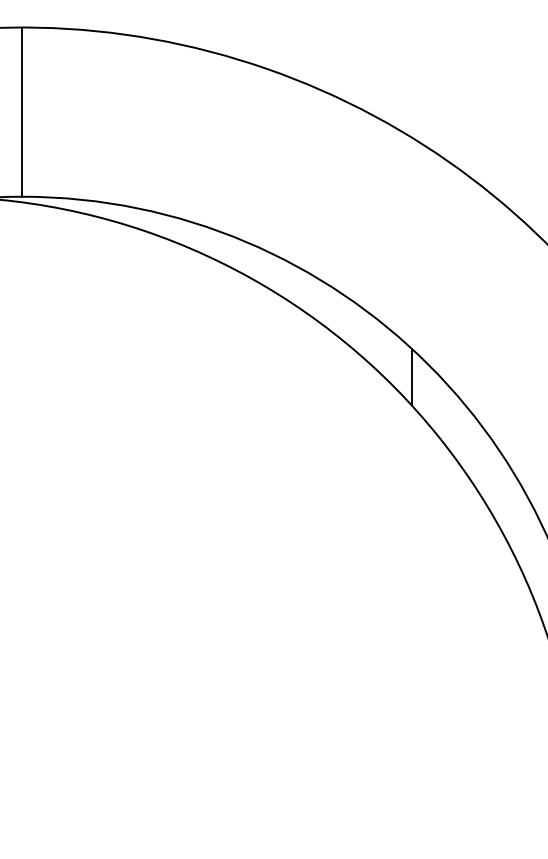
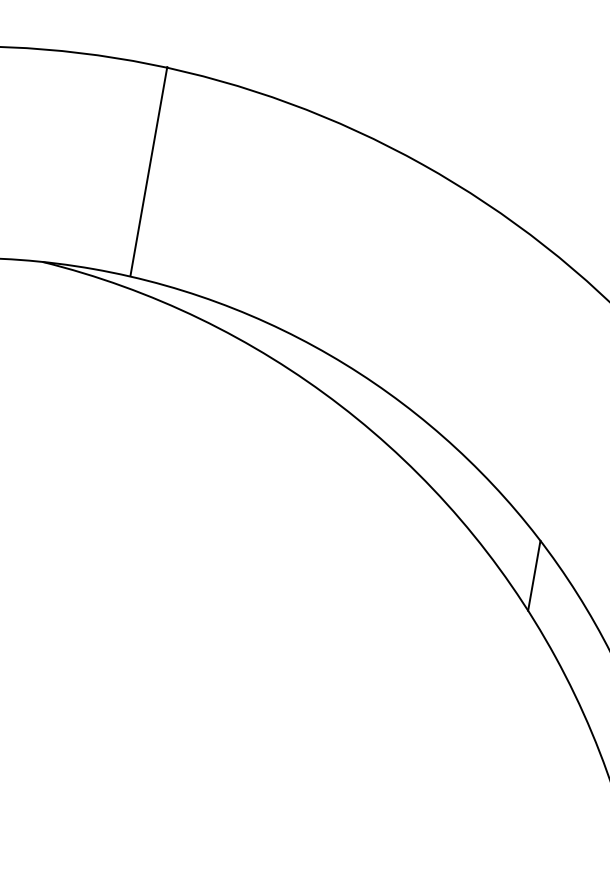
line: (22, 111) -> (149, 170), moved

